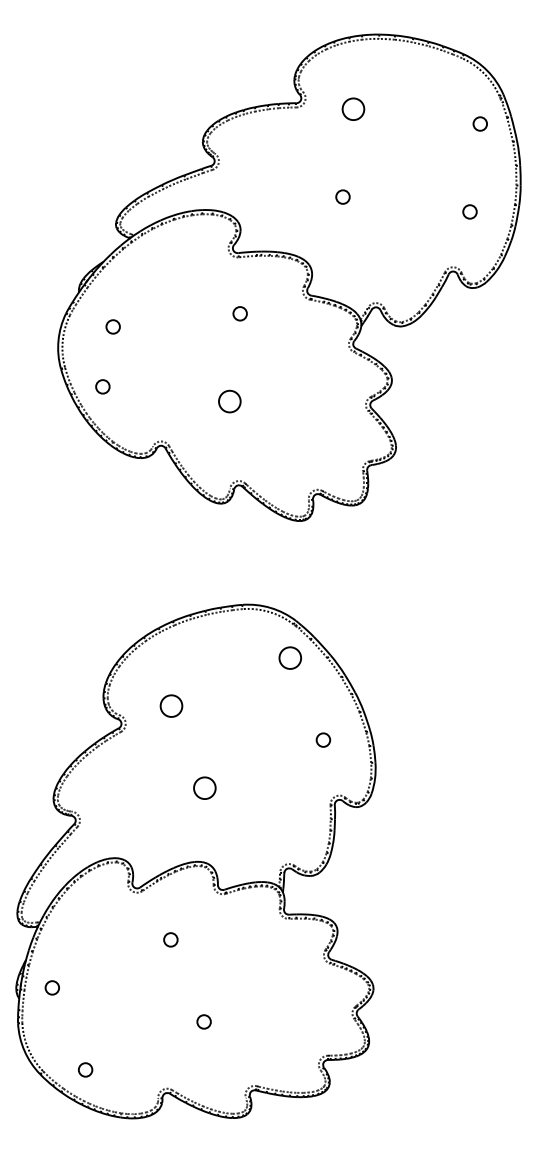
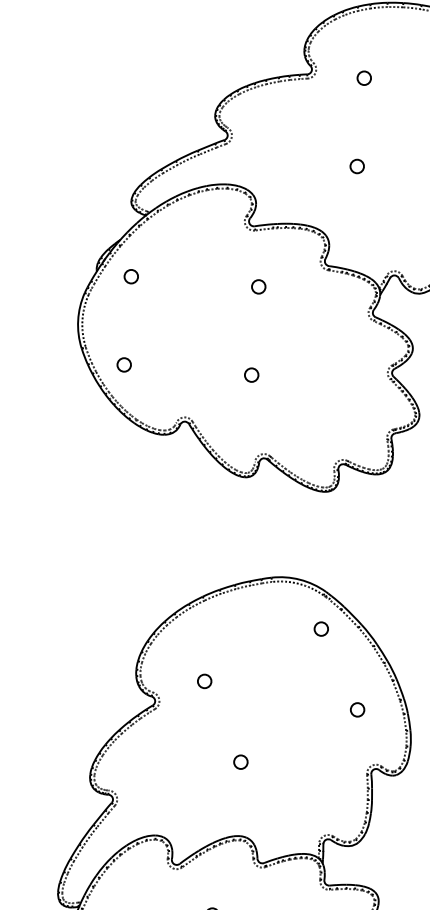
circle: (352, 108) -> (363, 77), size x0.62
circle: (112, 326) -> (130, 276), moved
circle: (229, 401) -> (251, 374), size x0.62
circle: (289, 657) -> (320, 628), size x0.62
circle: (171, 705) -> (204, 680), size x0.62
circle: (204, 787) -> (240, 761), size x0.62

